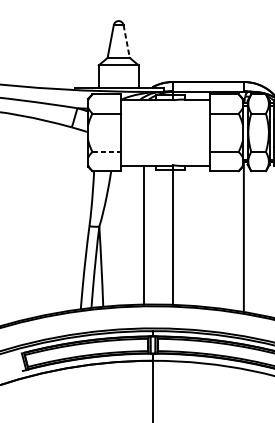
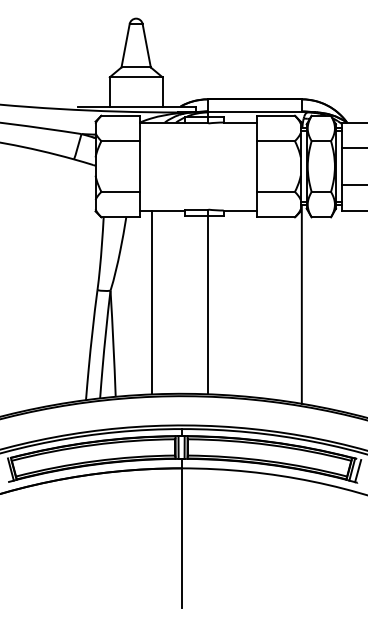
line: (126, 42) -> (146, 46), dashed -> solid
line: (106, 151) -> (120, 191), dashed -> solid
line: (143, 235) -> (152, 302), moved

